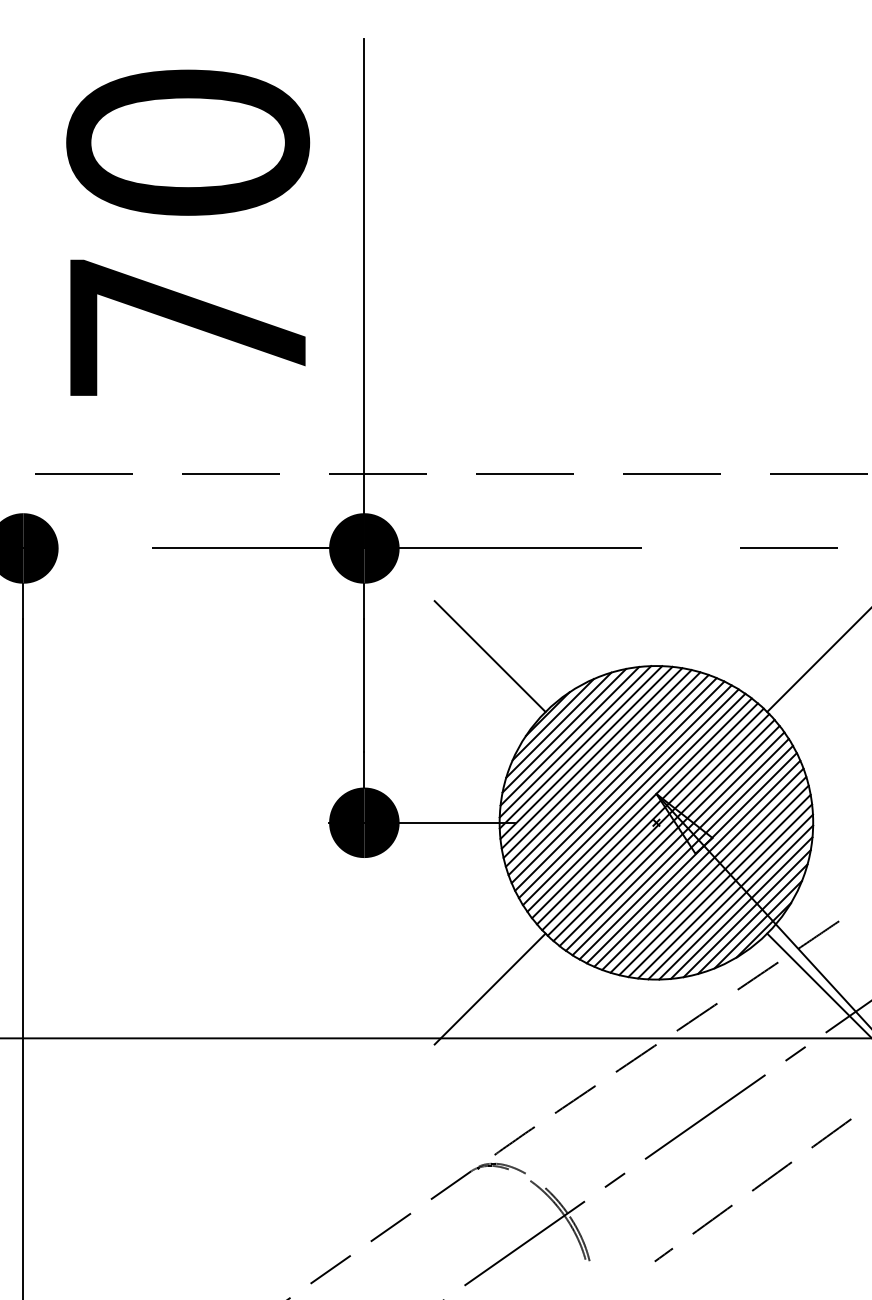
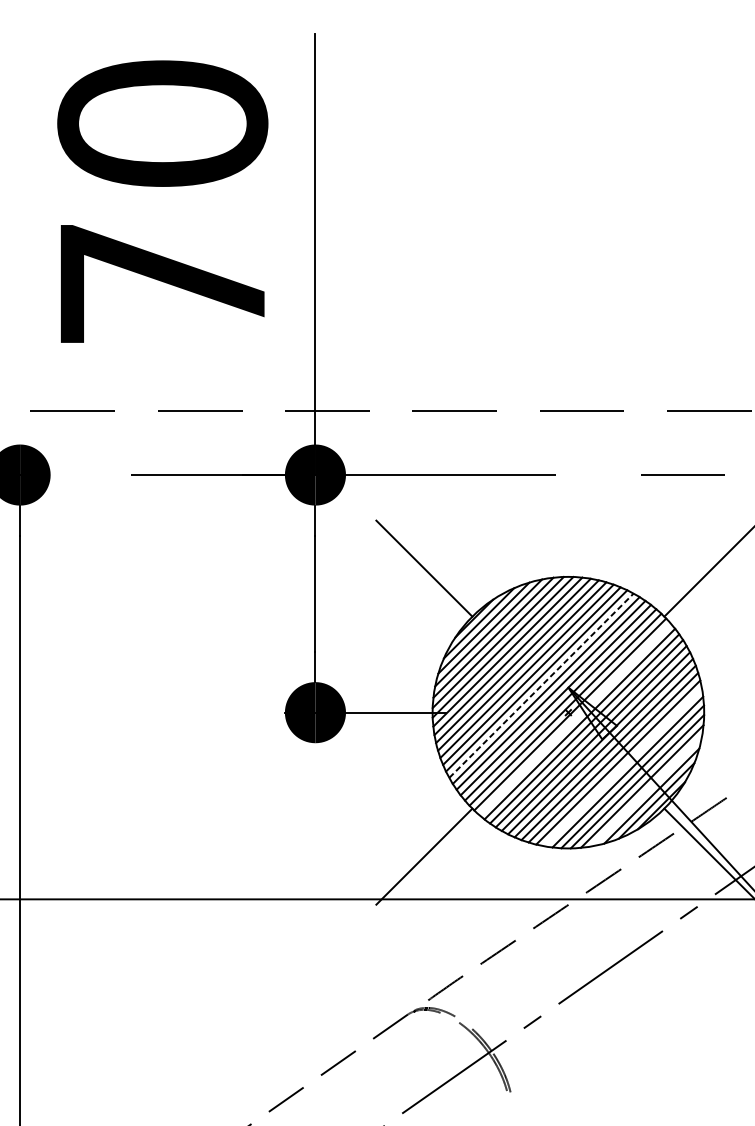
line: (625, 791) -> (541, 685), solid -> dashed
line: (663, 830) -> (574, 719), removed
line: (719, 885) -> (623, 766), removed
line: (746, 913) -> (646, 791), removed
curve: (752, 1190) -> (651, 1031), removed

